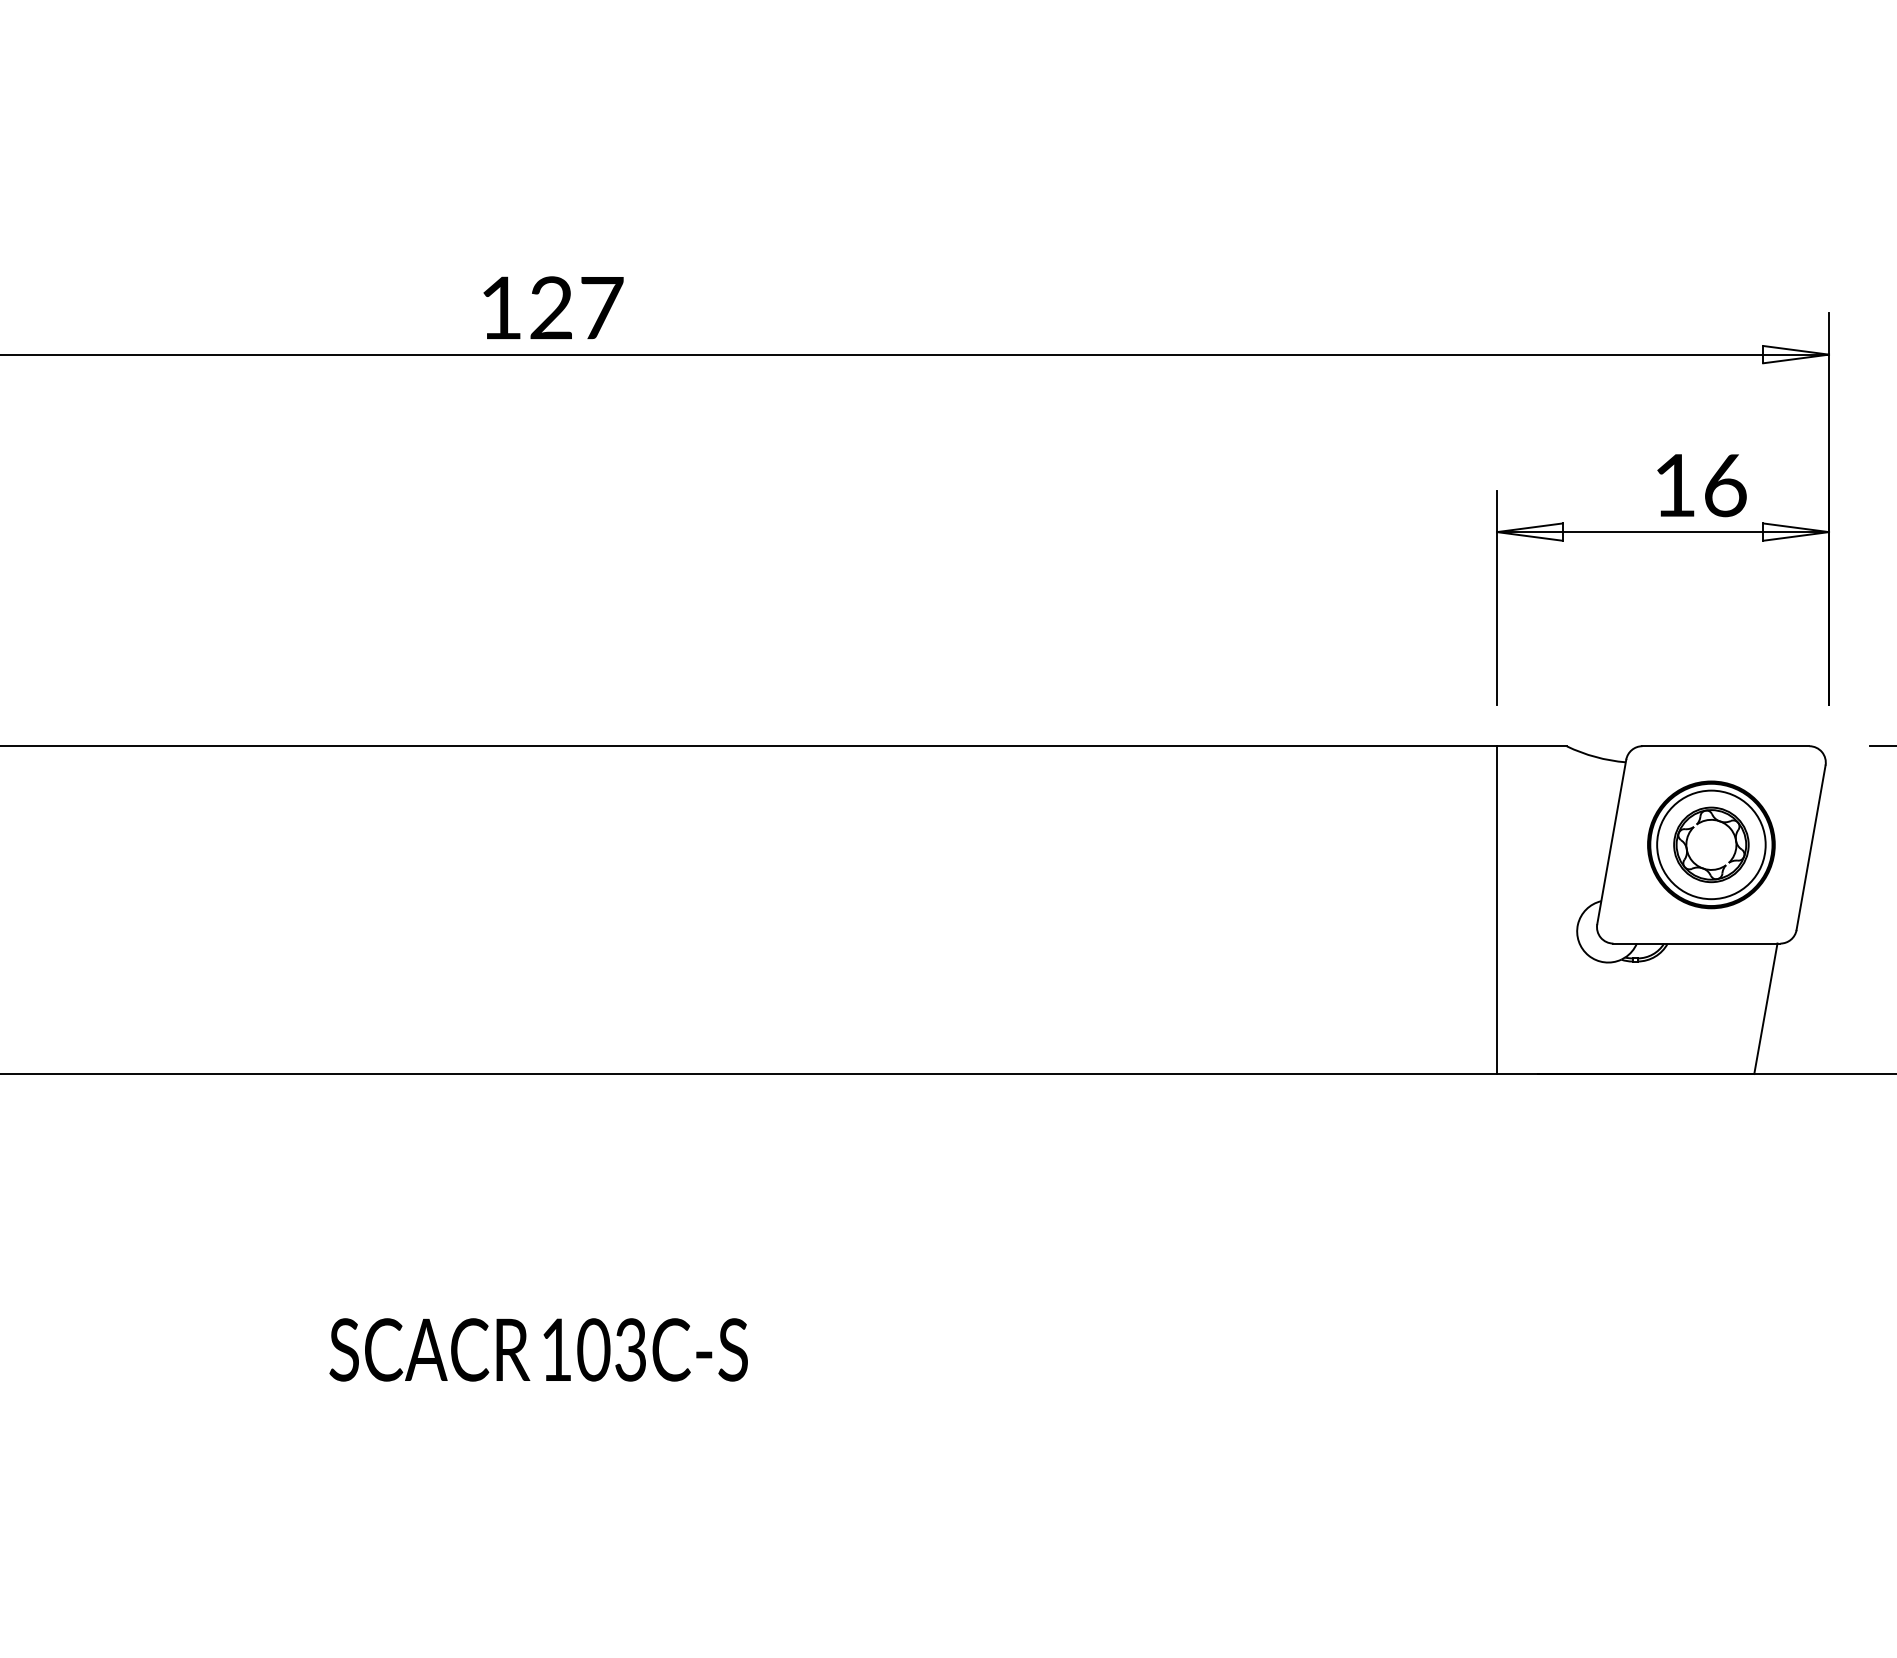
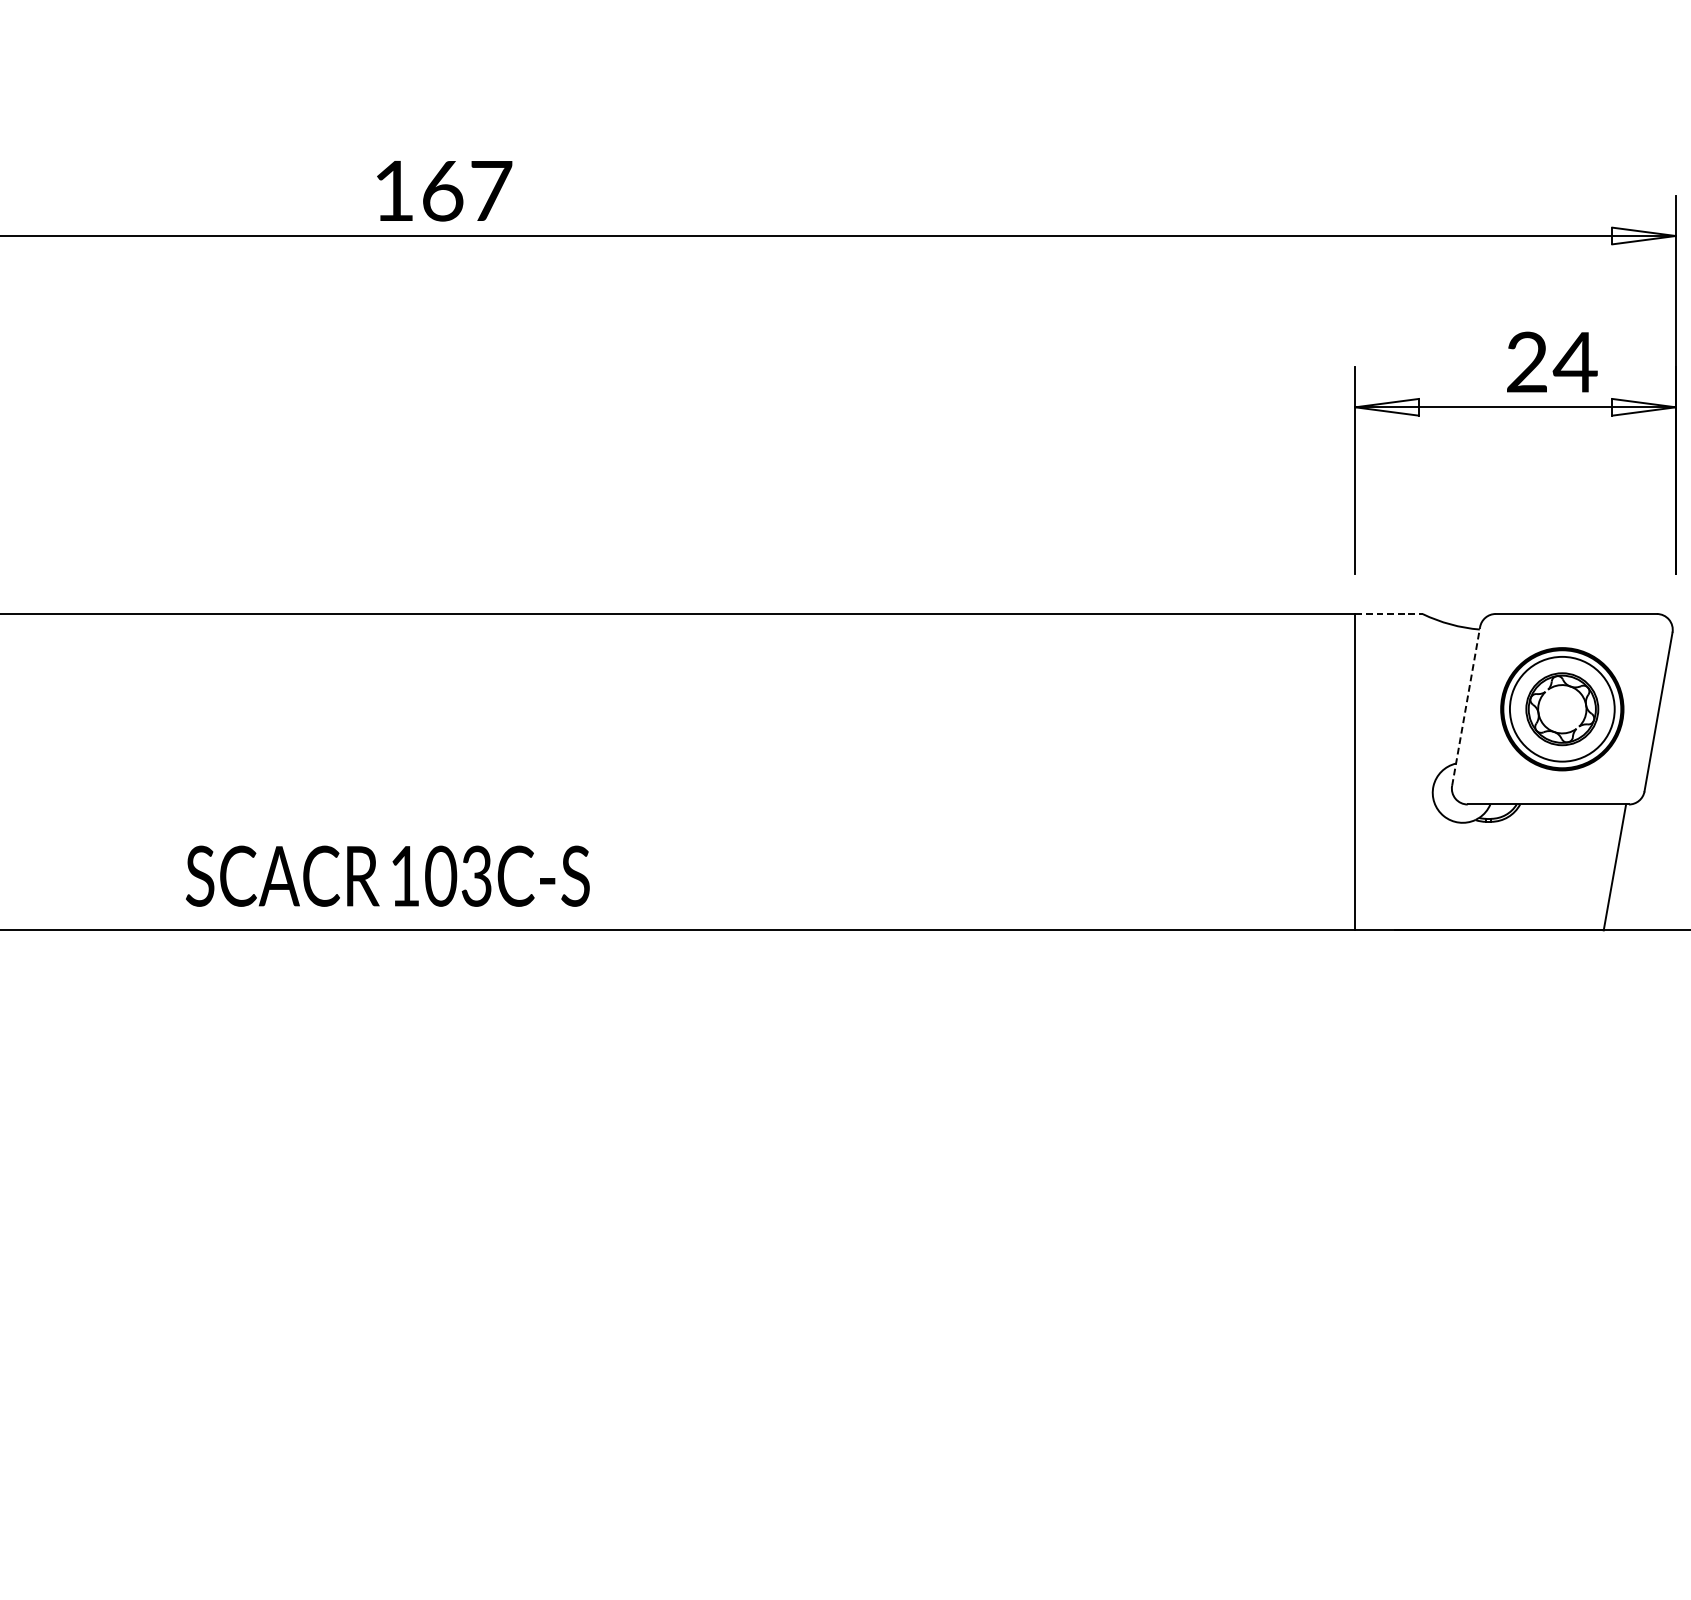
text: (551, 307) -> (442, 190), 127 -> 167
text: (1701, 485) -> (1552, 362), 16 -> 24
line: (1531, 746) -> (1388, 614), solid -> dashed
line: (1611, 842) -> (1465, 706), solid -> dashed
text: (538, 1349) -> (387, 875), moved

